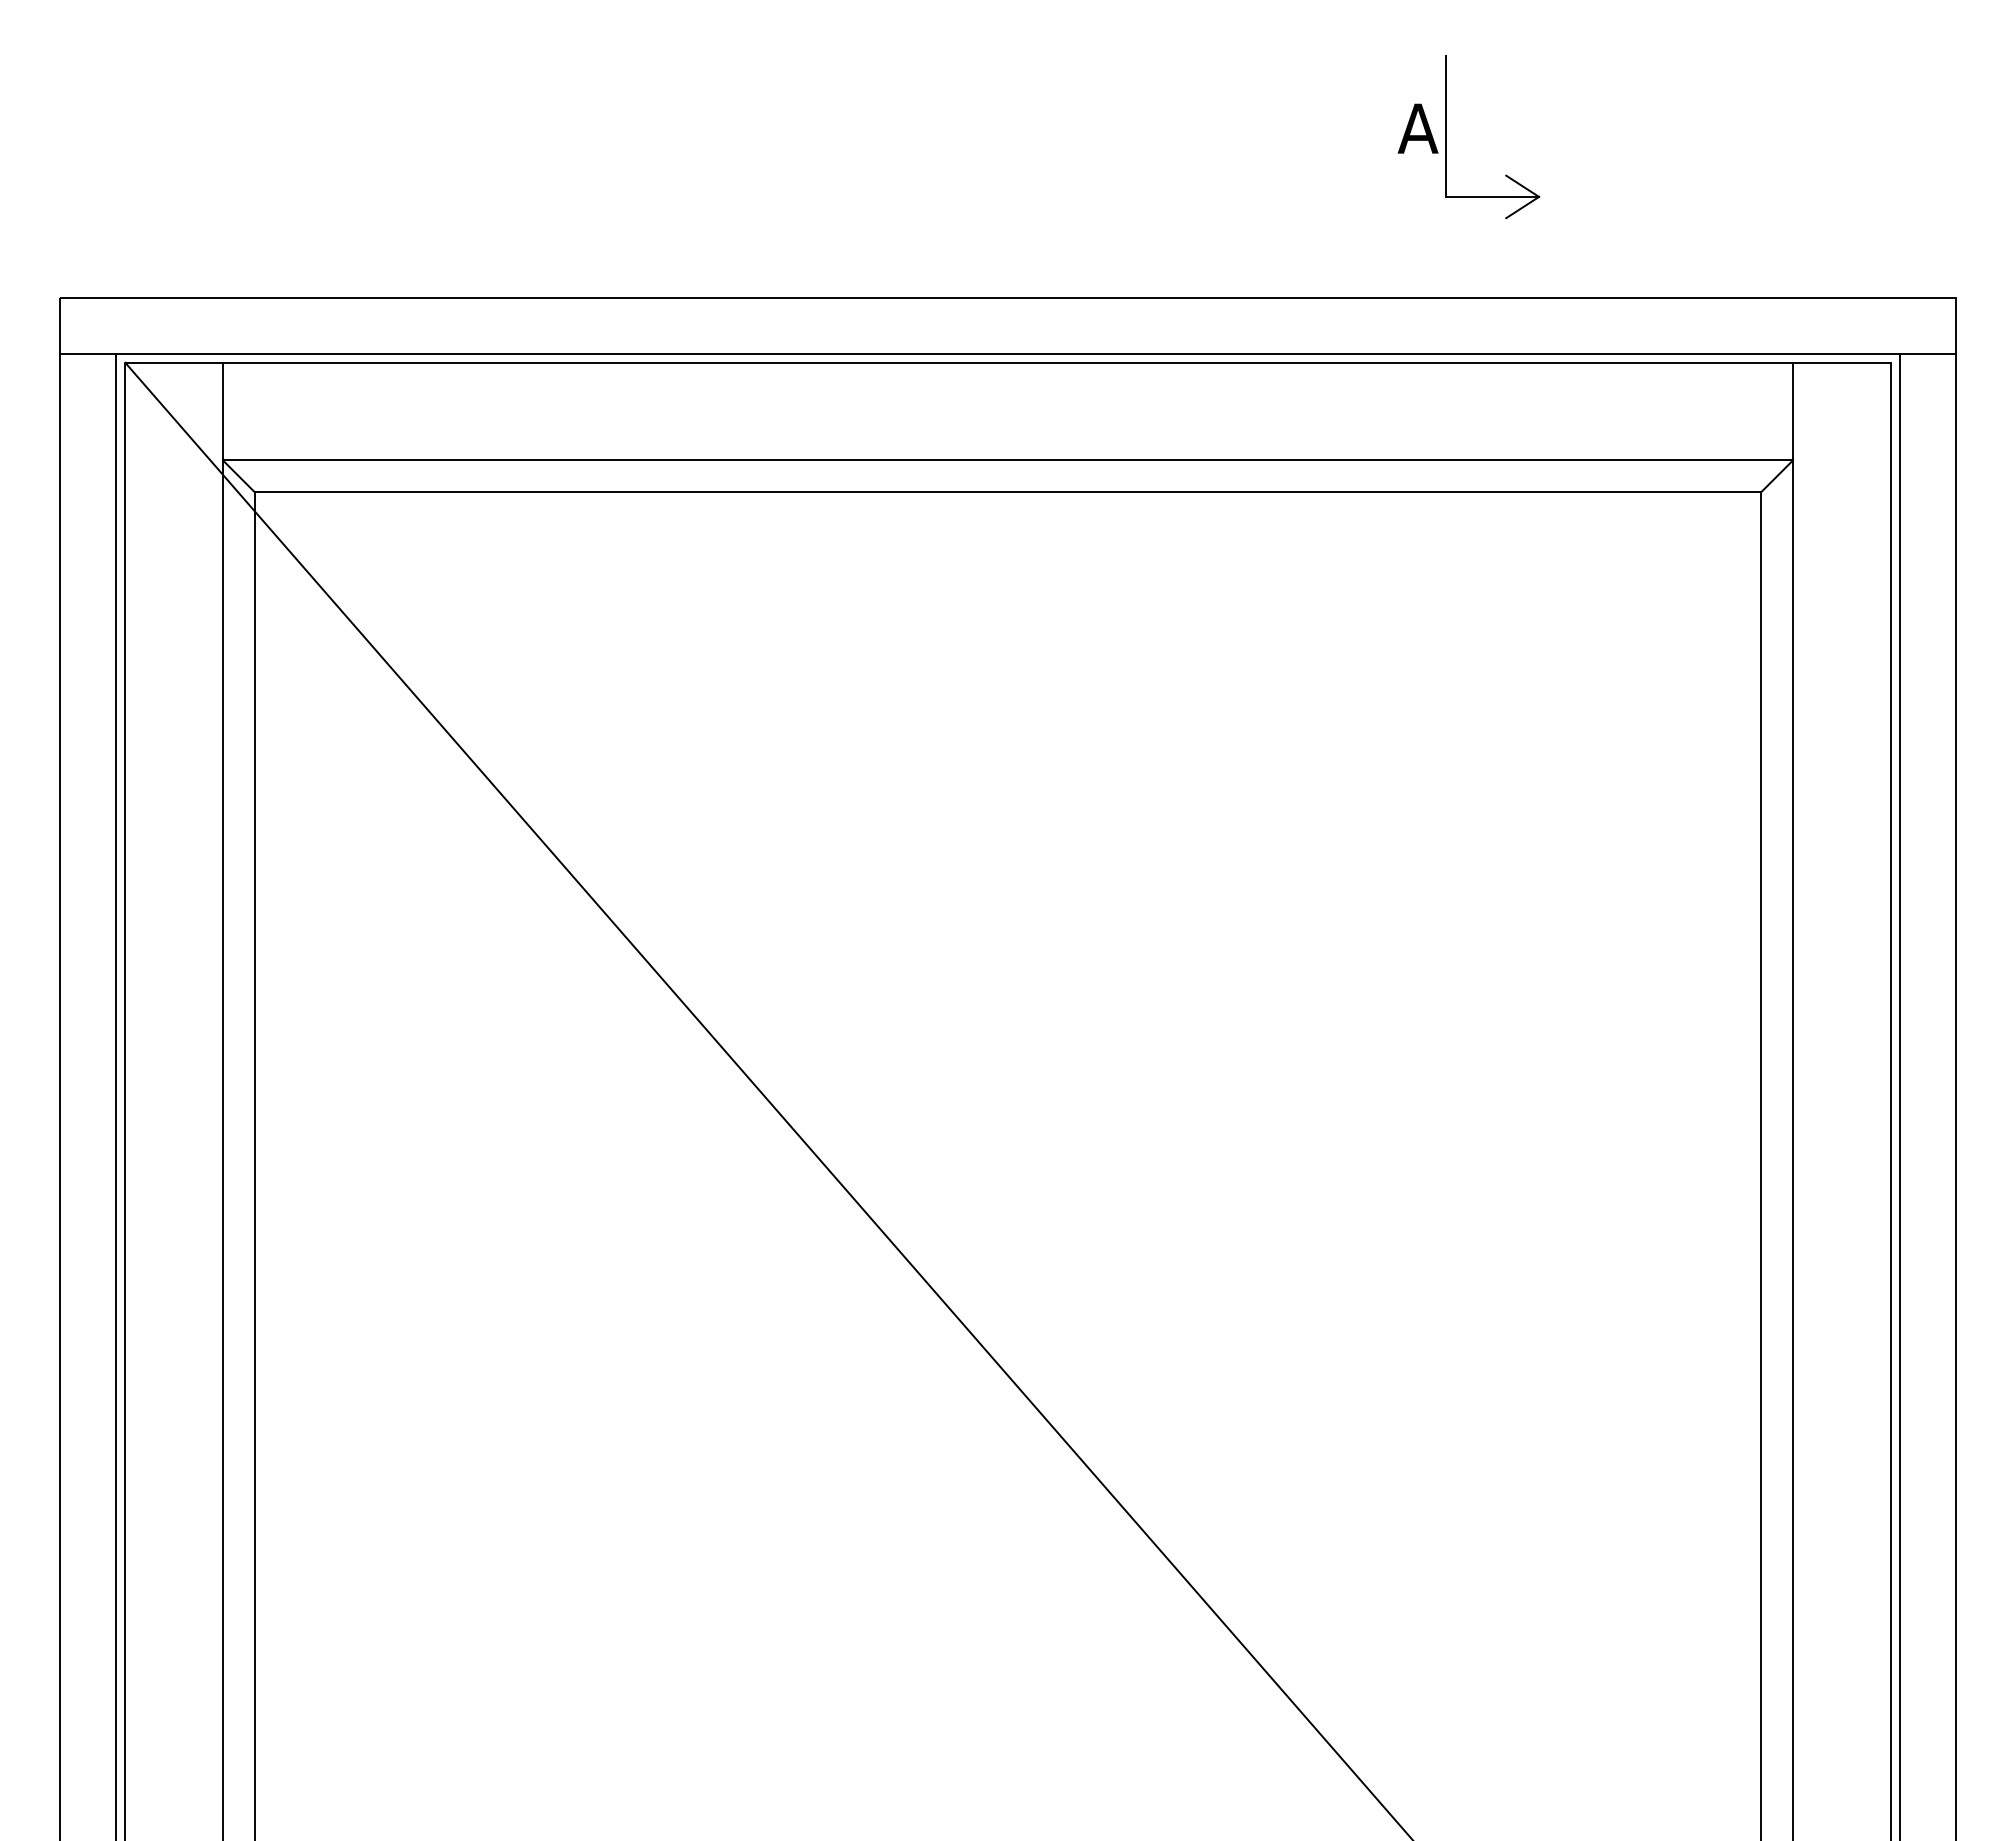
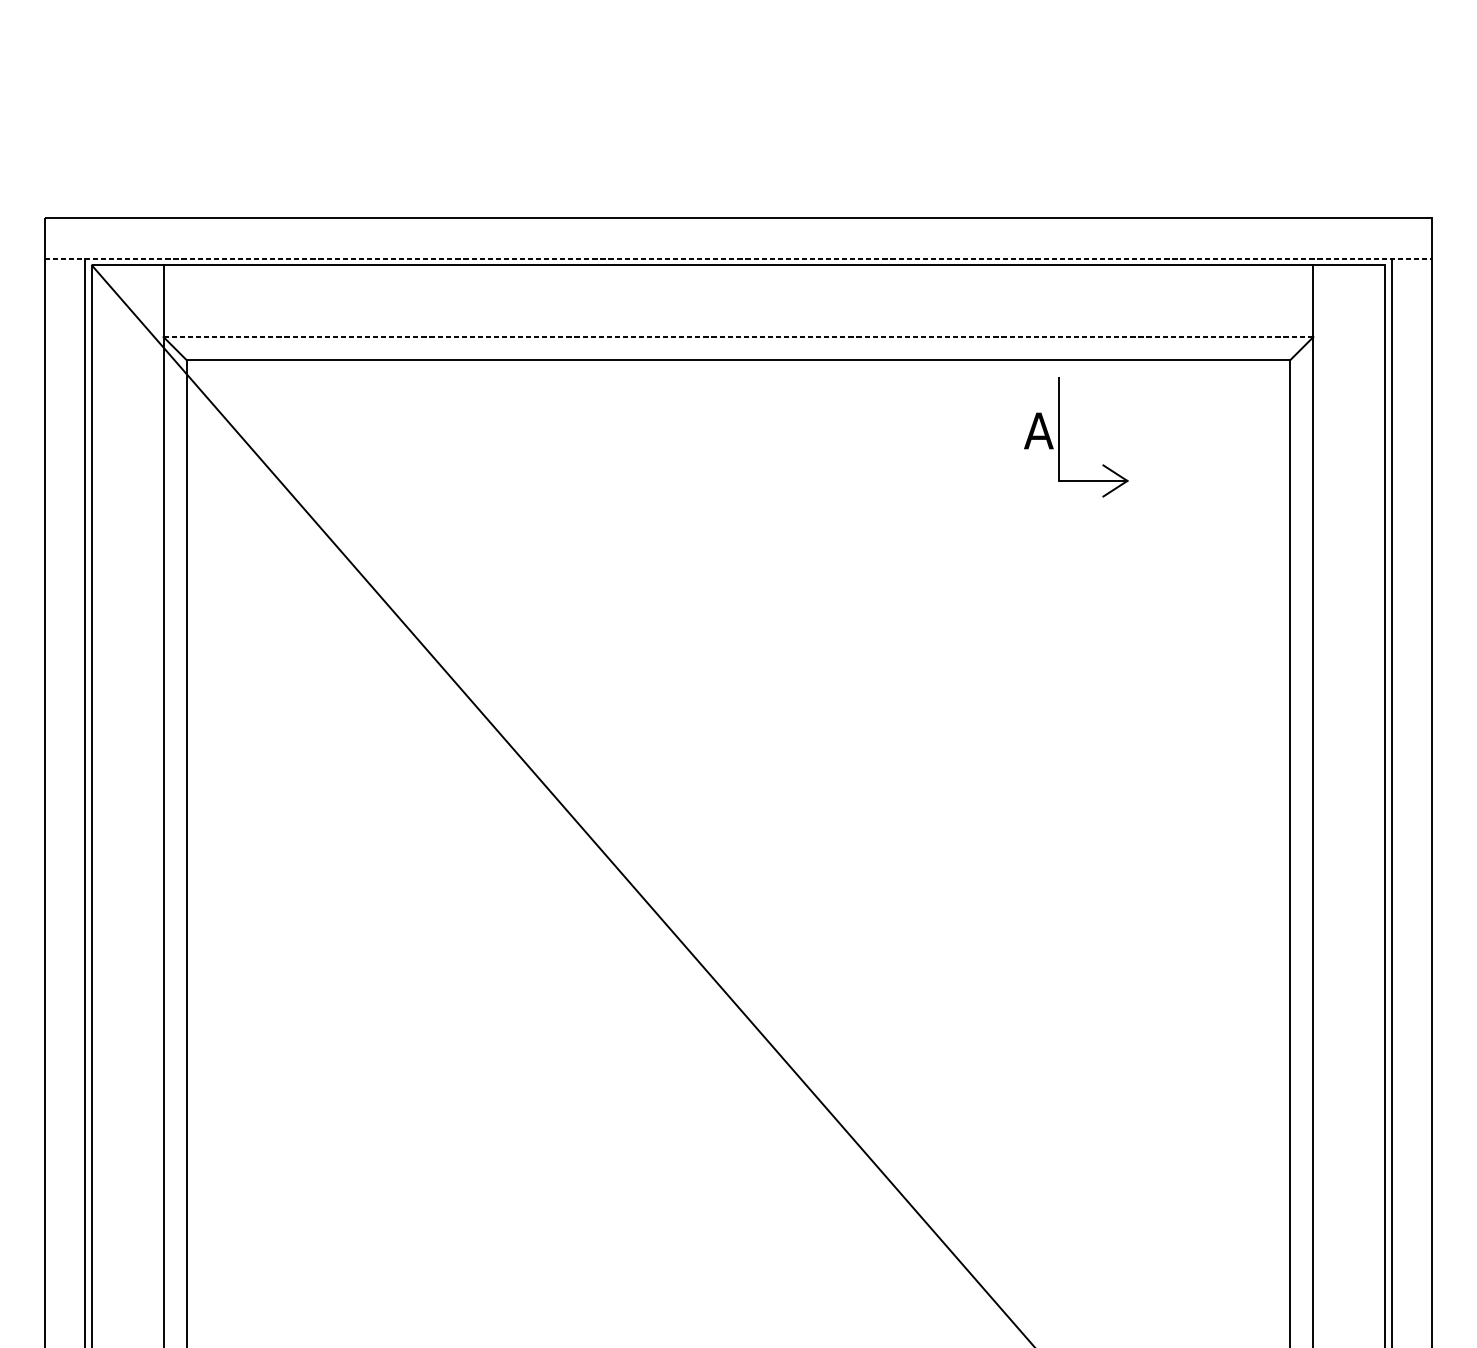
part: (1446, 137) -> (1059, 437), moved
line: (1007, 353) -> (738, 258), solid -> dashed
line: (1007, 460) -> (738, 337), solid -> dashed

